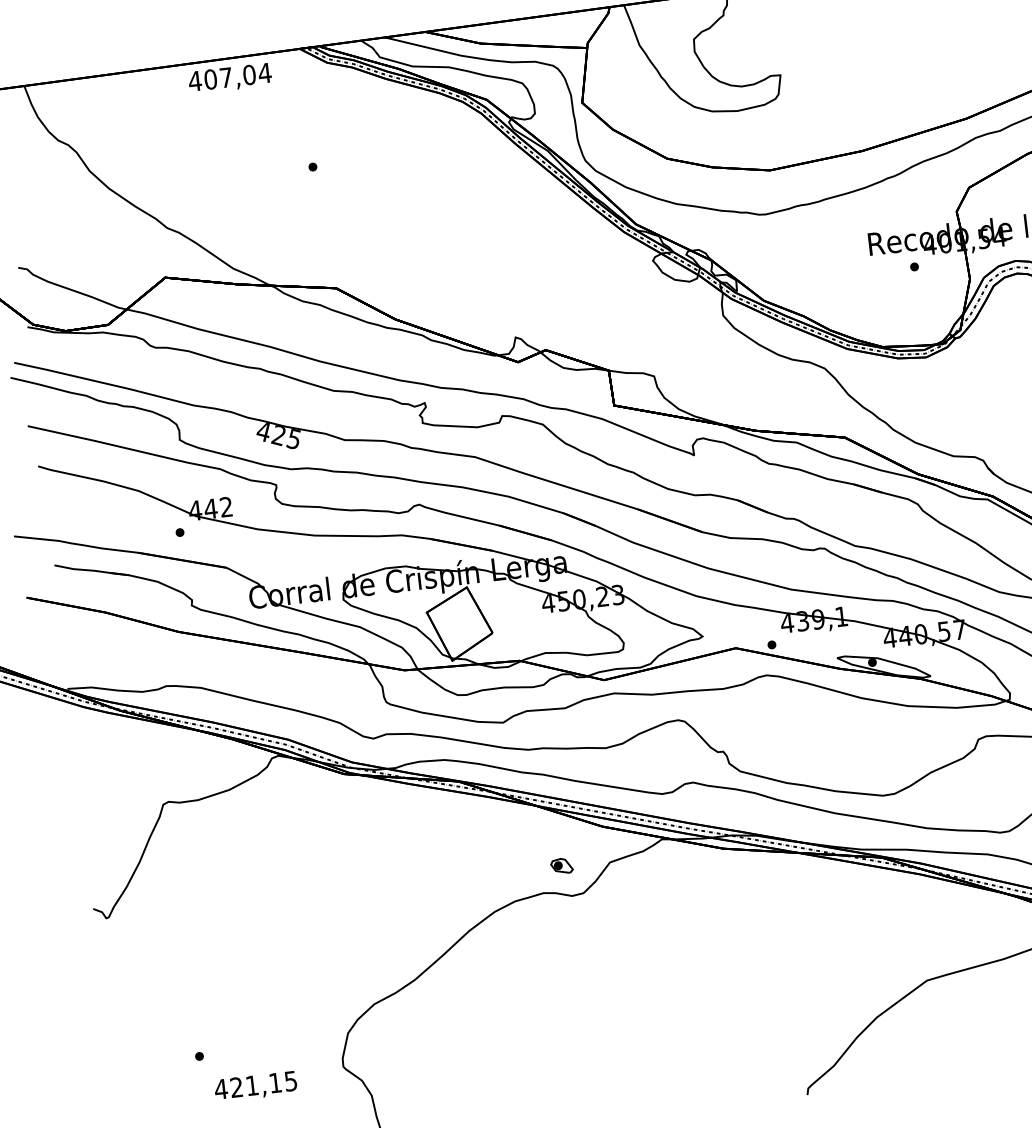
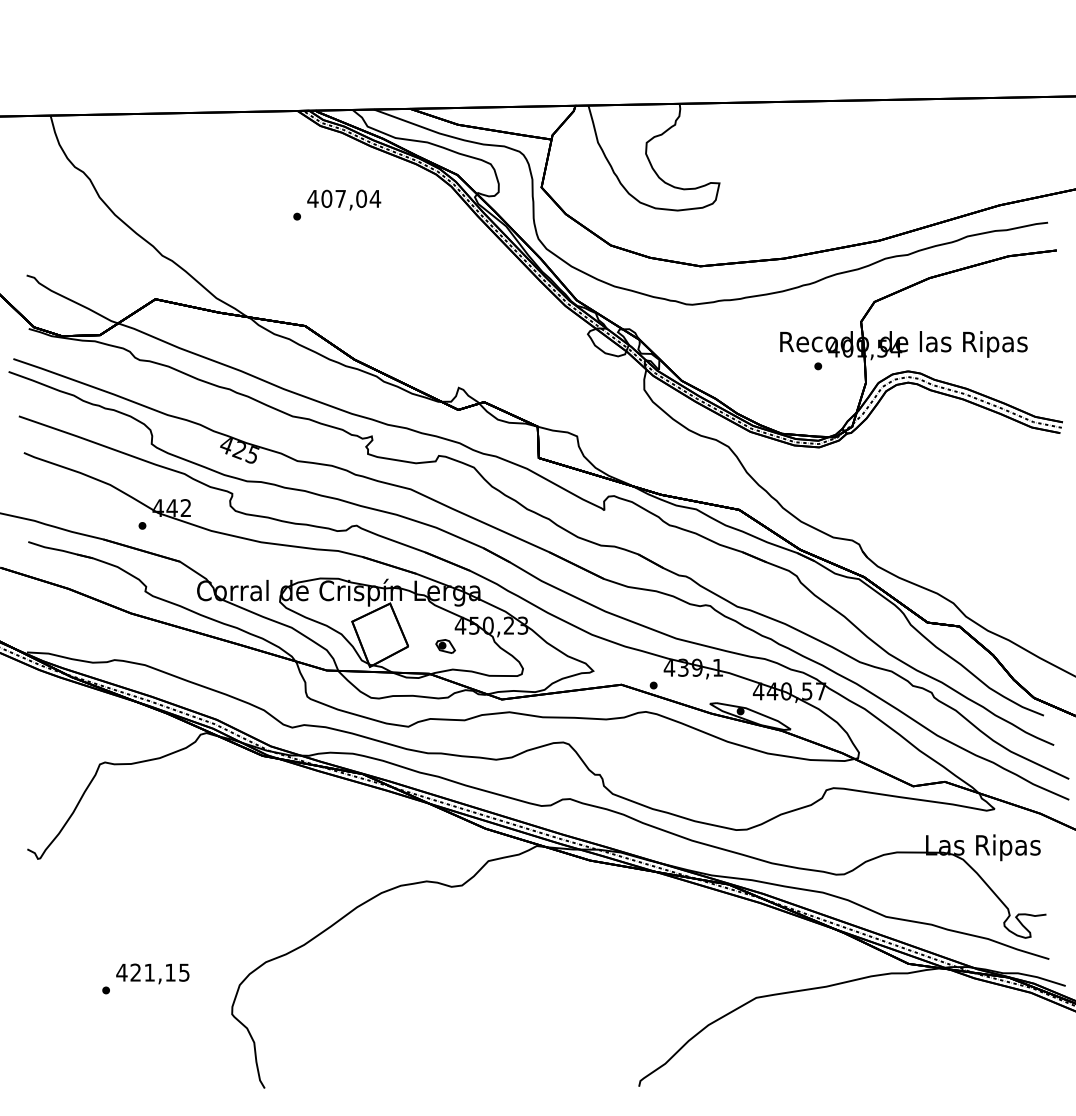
text: (230, 77) -> (344, 199), moved
part: (561, 866) -> (445, 646), moved
text: (255, 1086) -> (152, 973), moved

